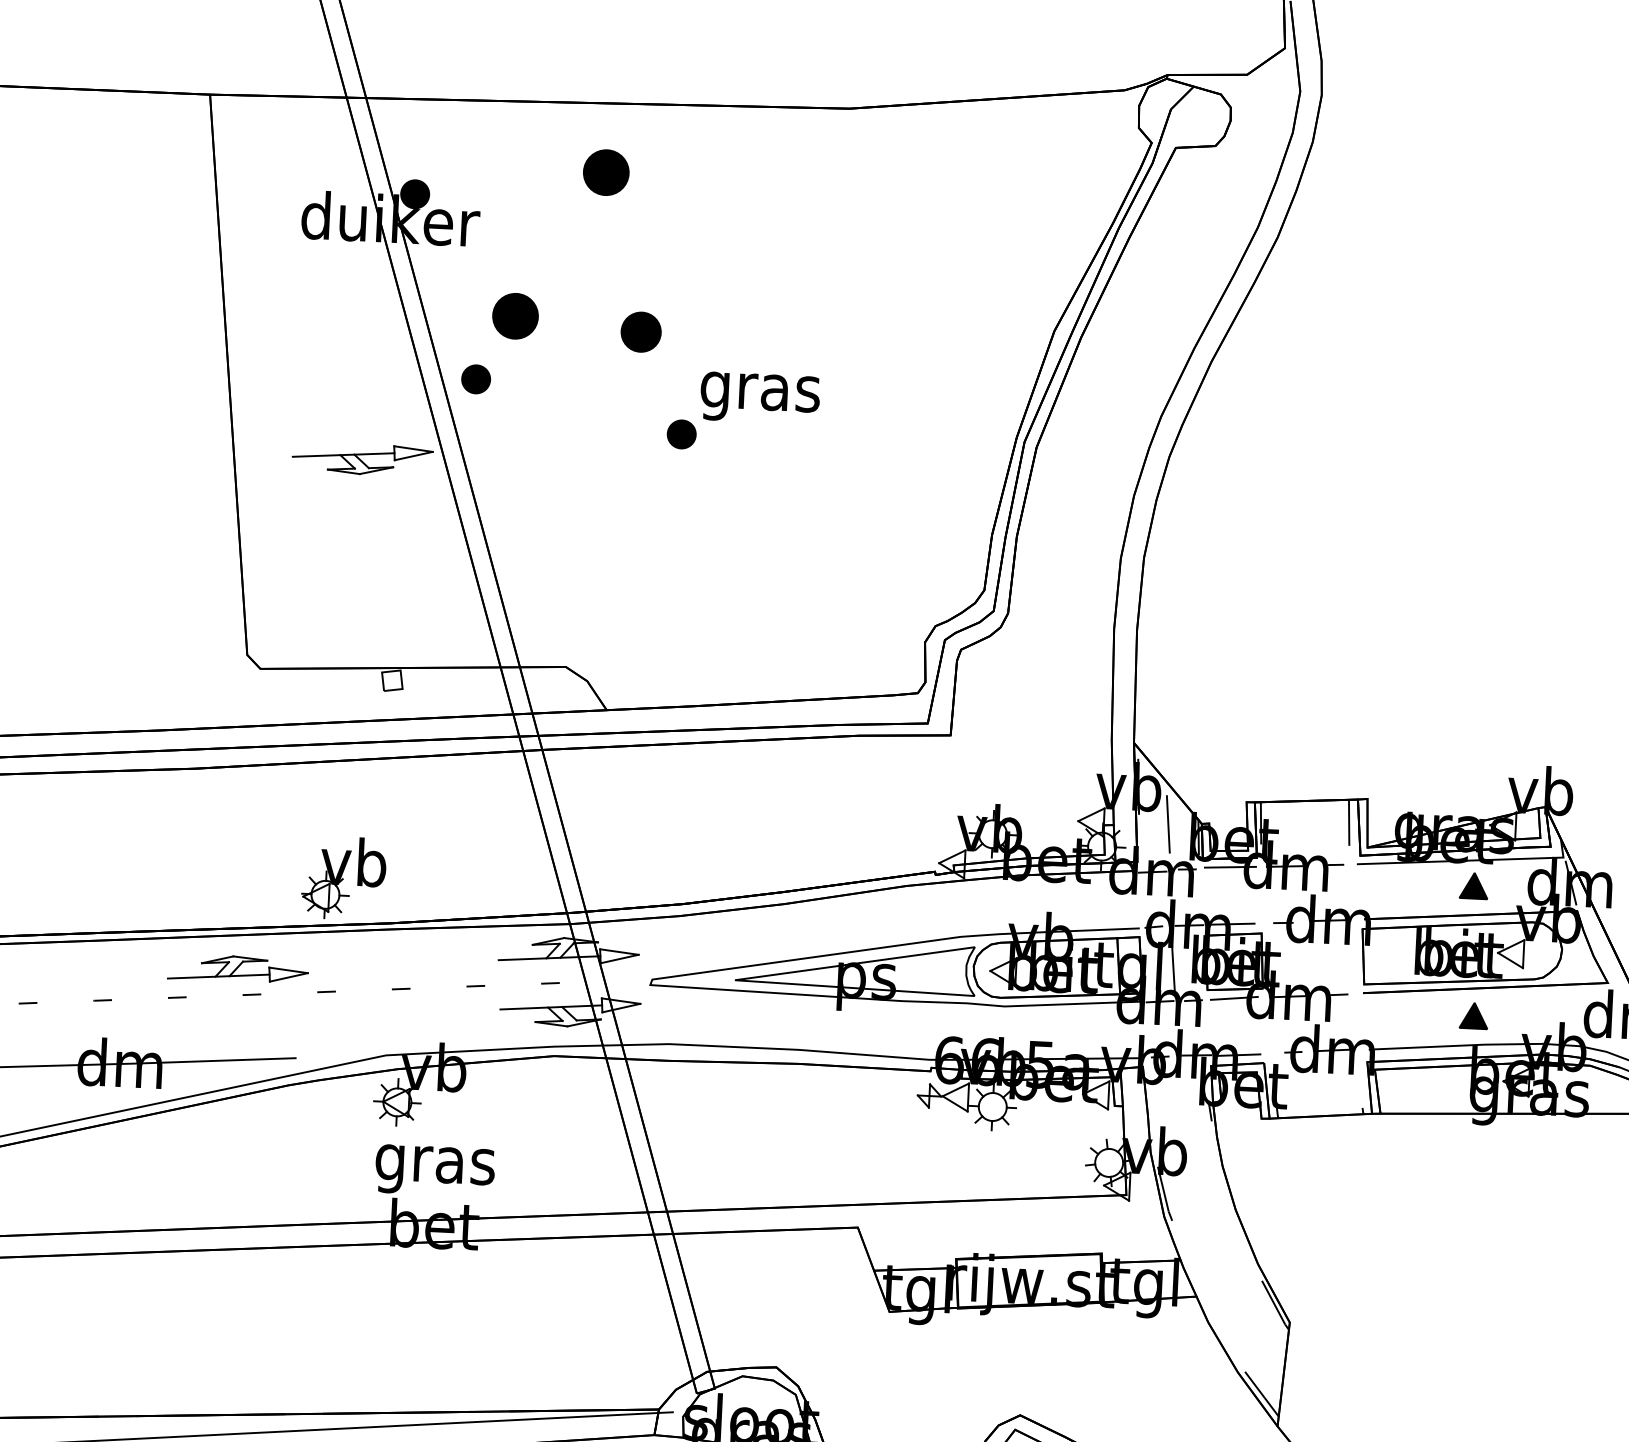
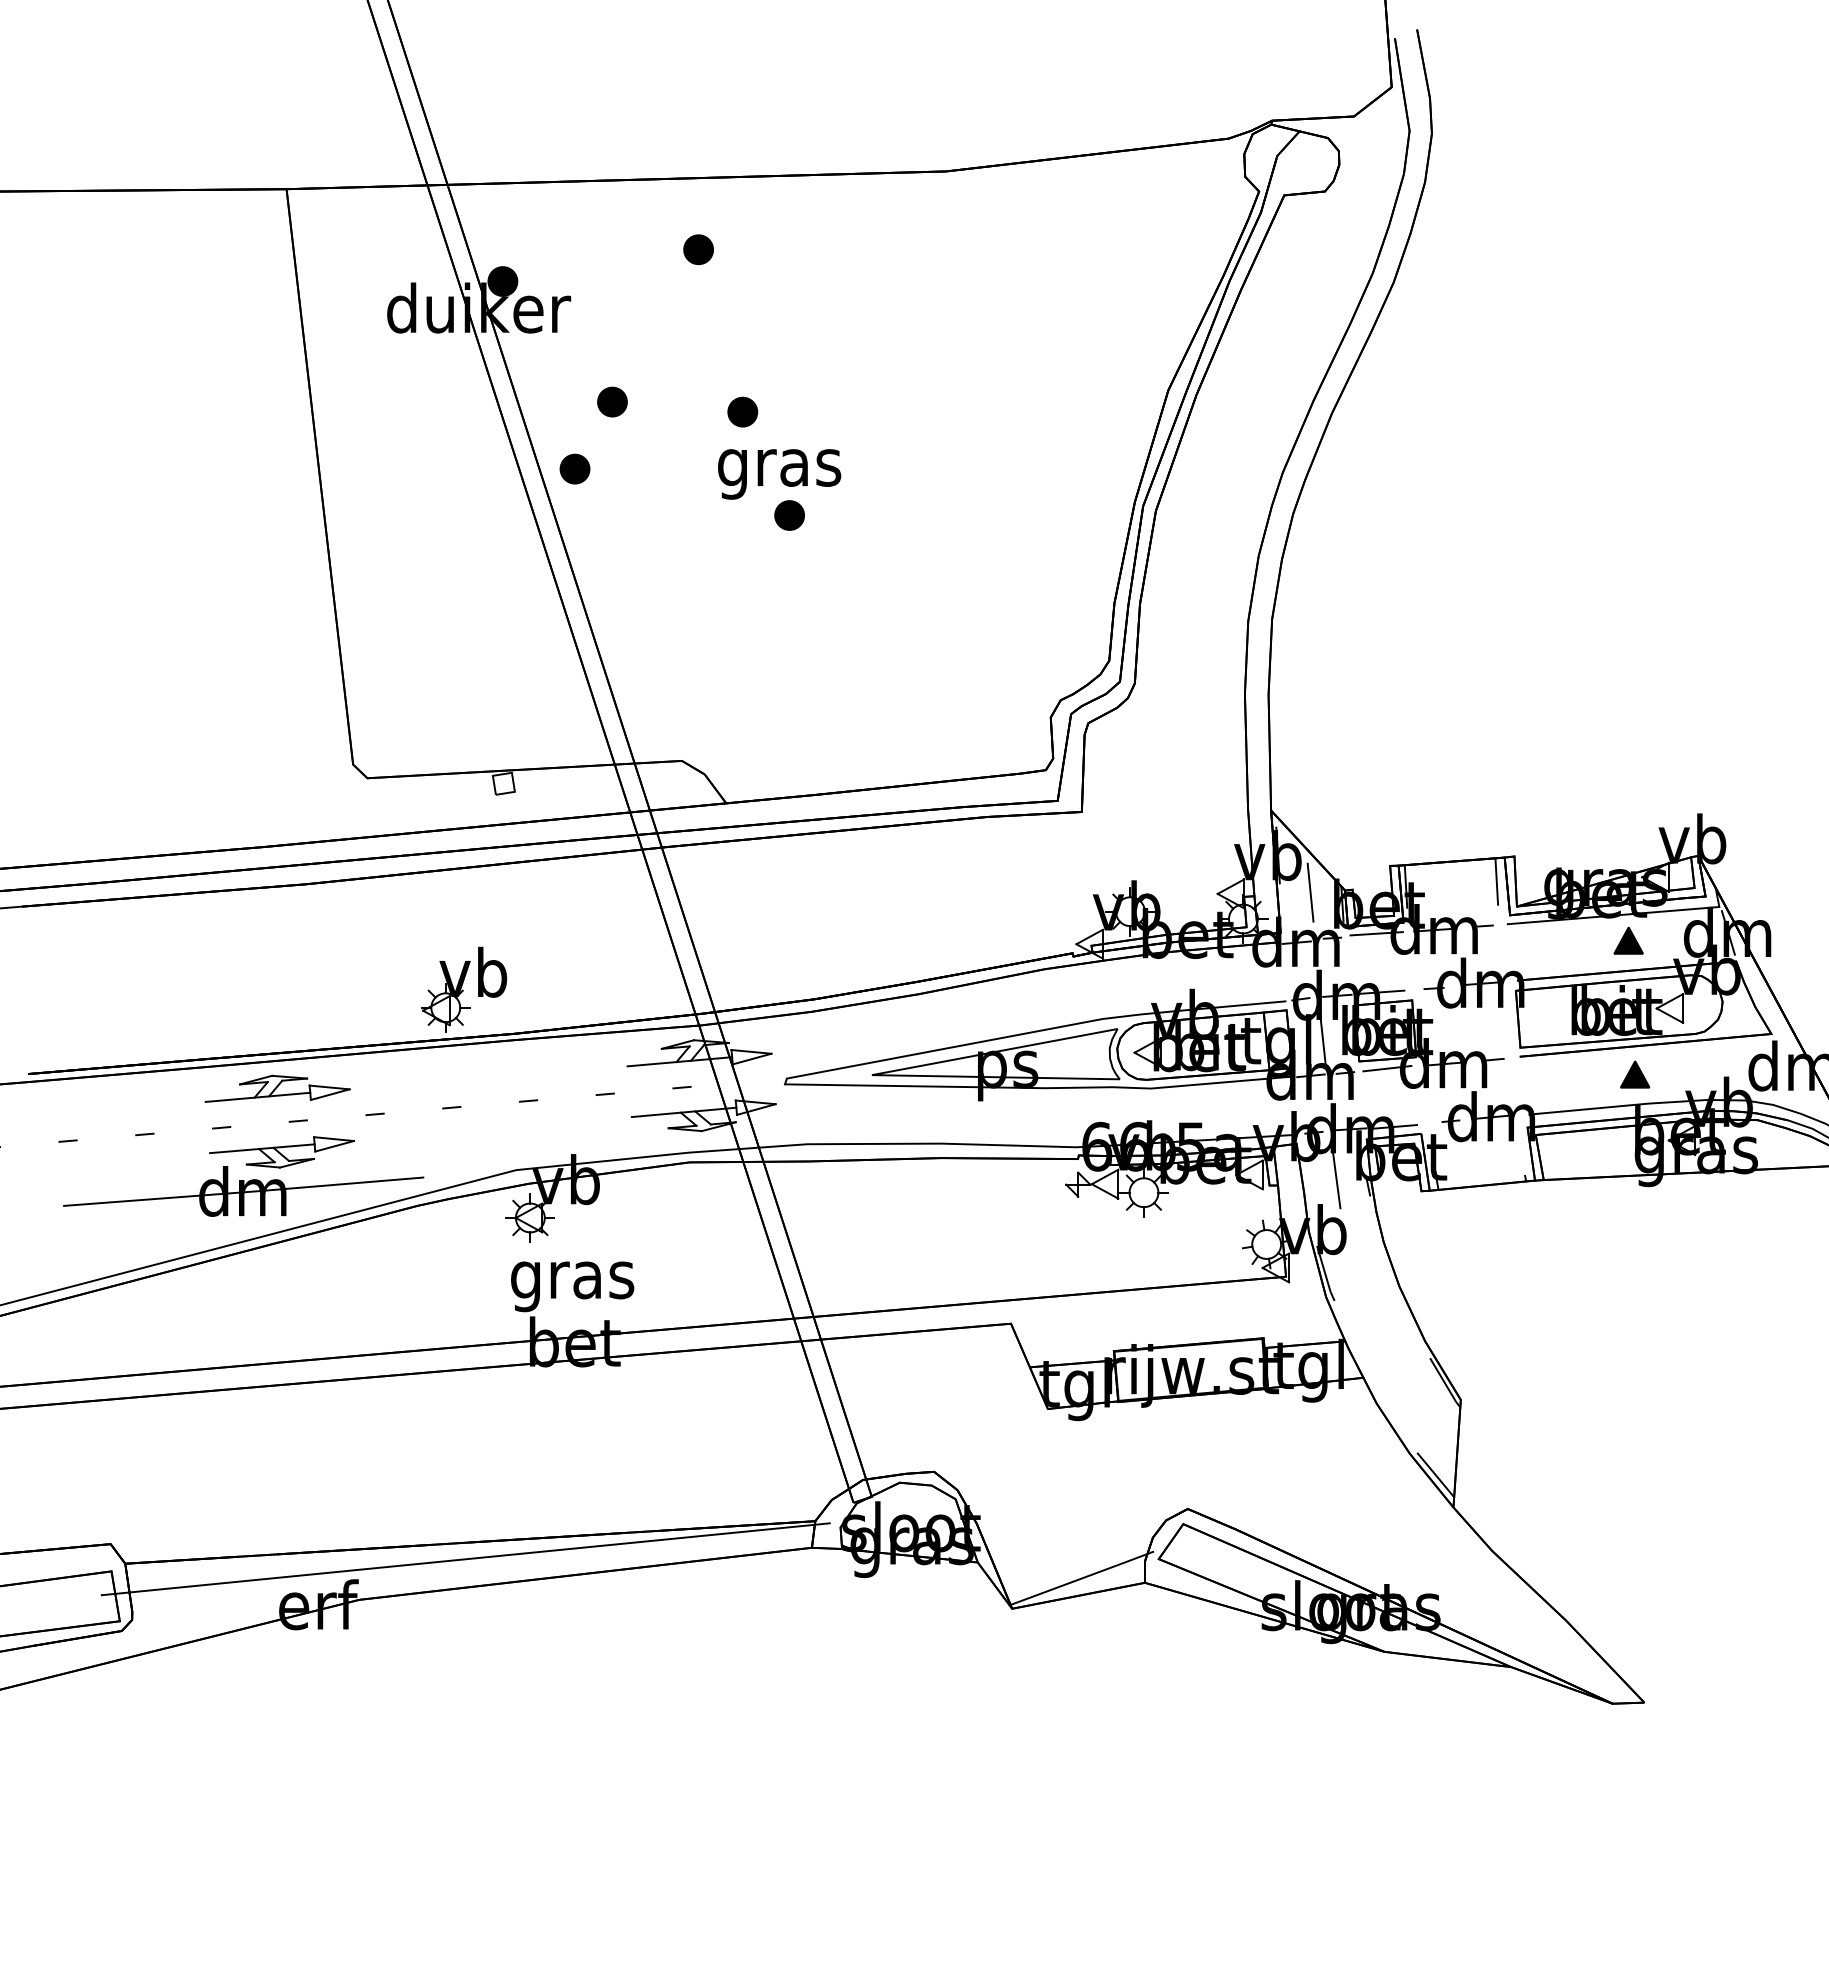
part: (606, 172) -> (698, 249), size x0.62
part: (515, 315) -> (612, 401), size x0.62
part: (641, 331) -> (742, 411), size x0.71
text: (760, 398) -> (779, 474), moved
part: (362, 459) -> (281, 1152), moved
part: (238, 968) -> (277, 1088), moved
line: (1179, 1102) -> (1336, 1178), added

